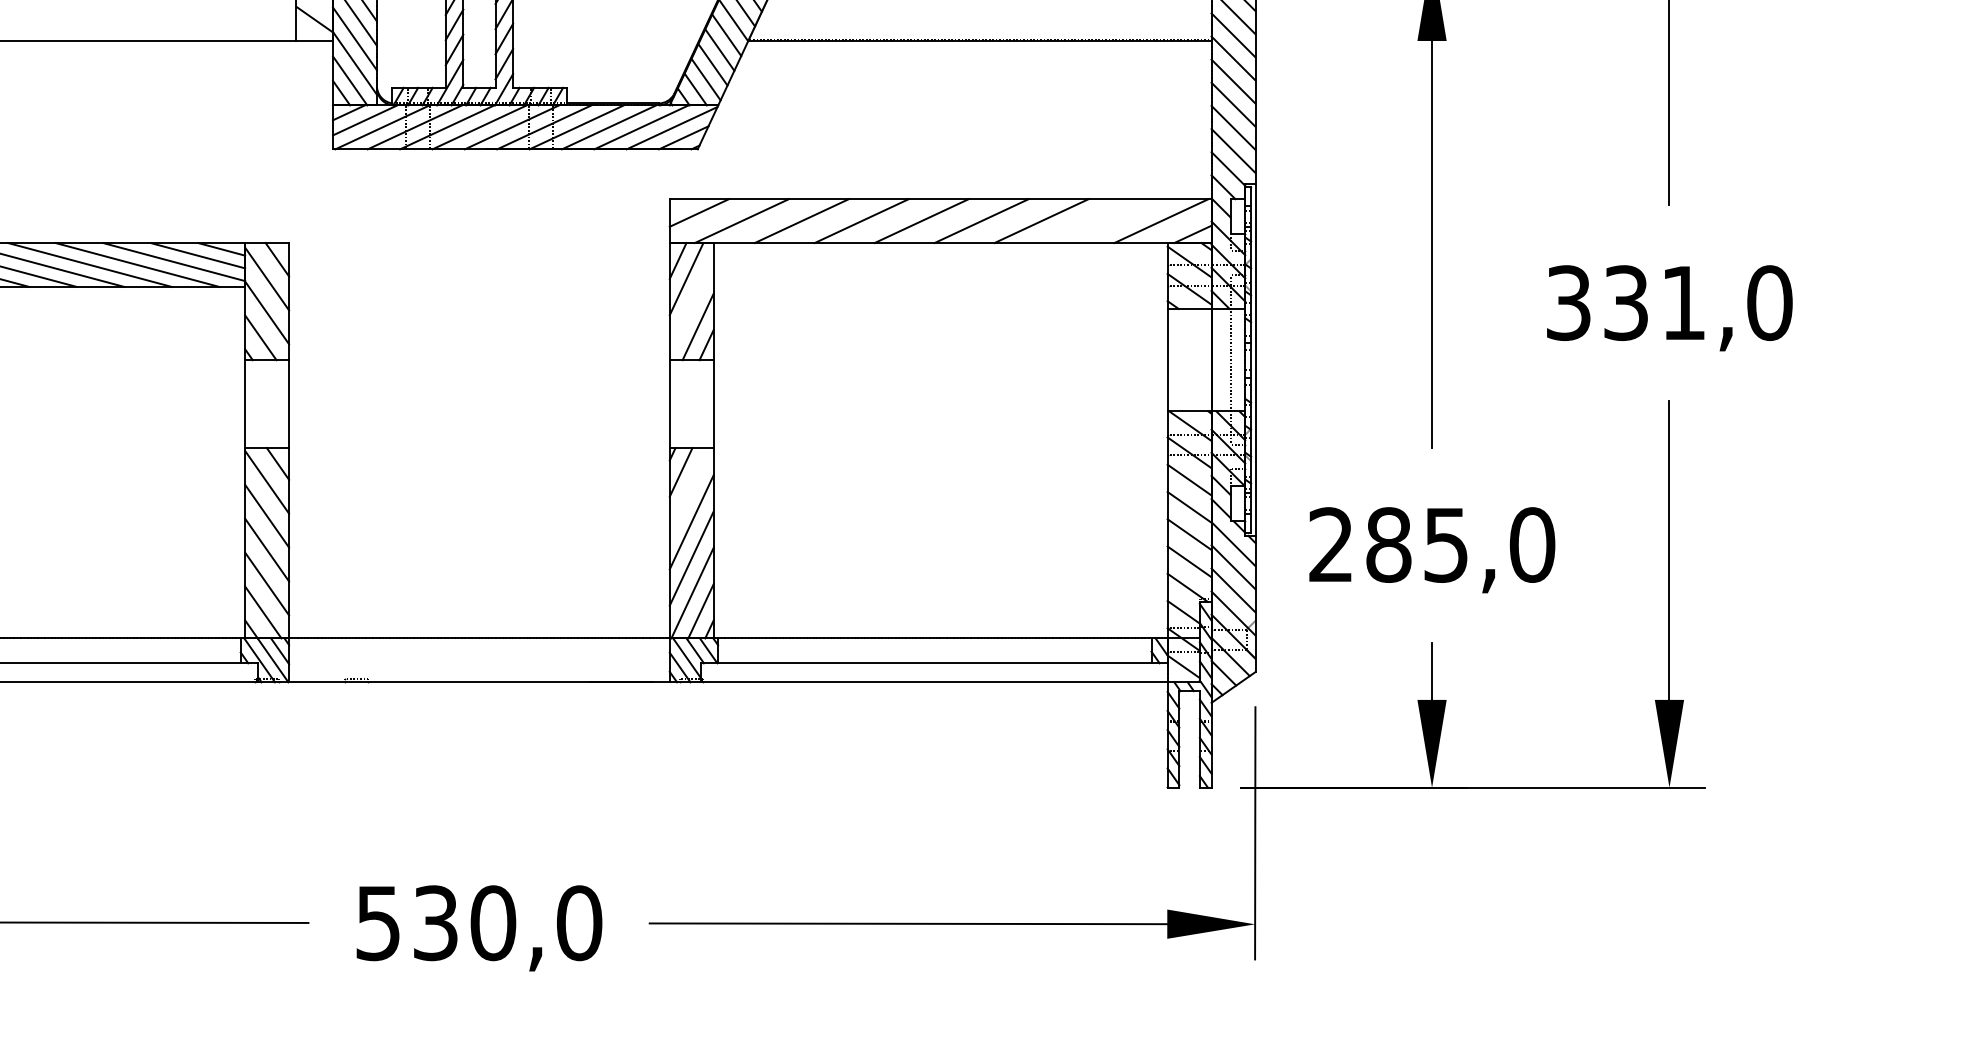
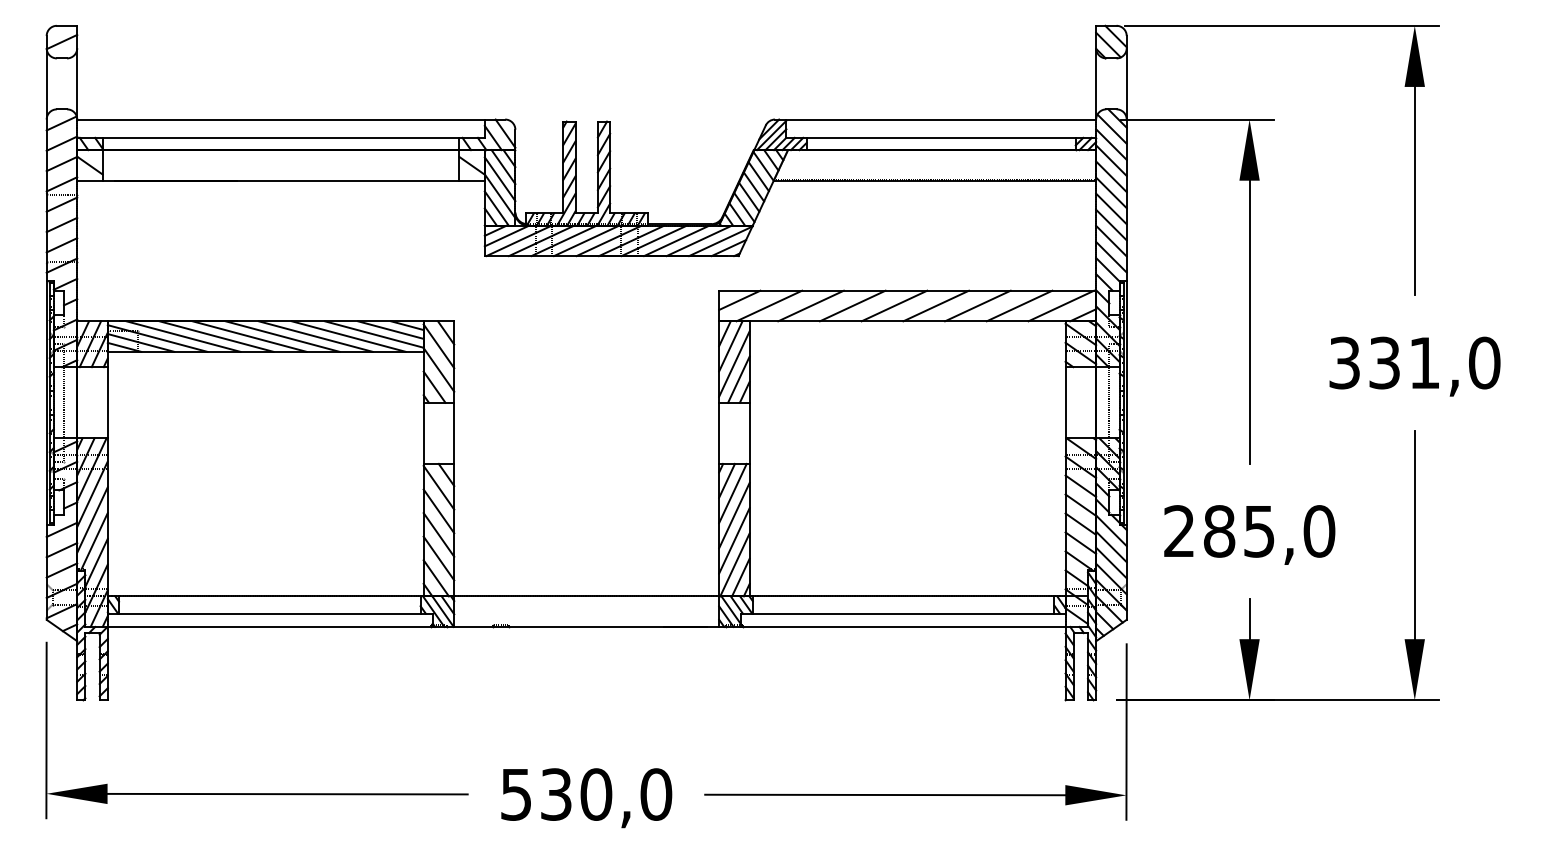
line: (1101, 220) -> (1019, 305), added
line: (691, 303) -> (734, 363), added
line: (688, 490) -> (732, 493), added

